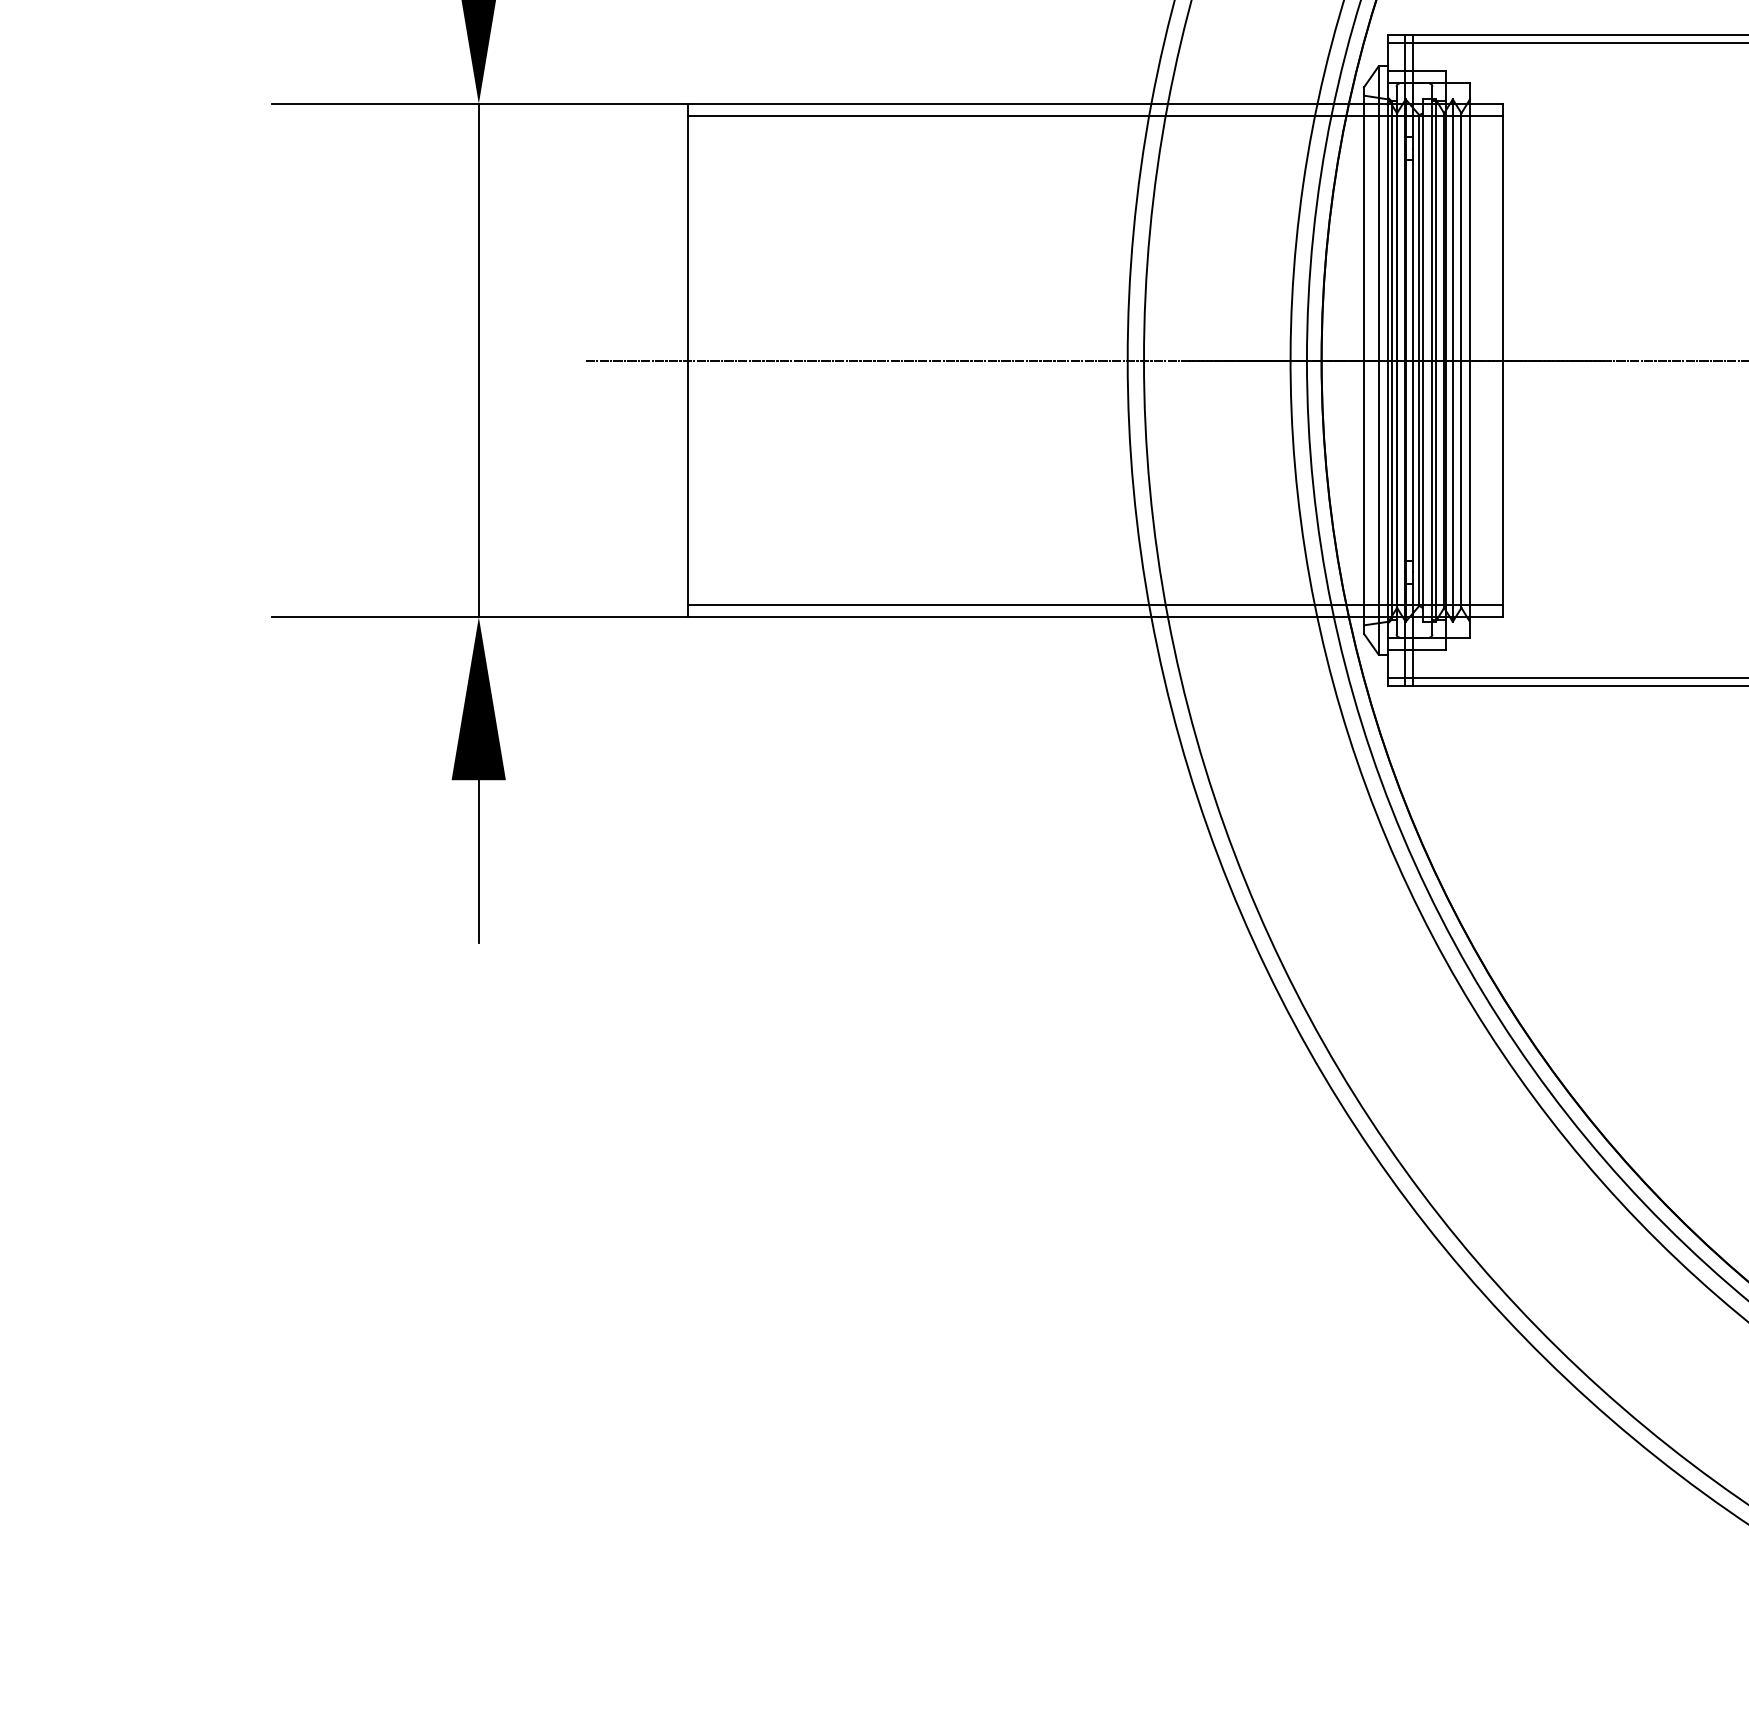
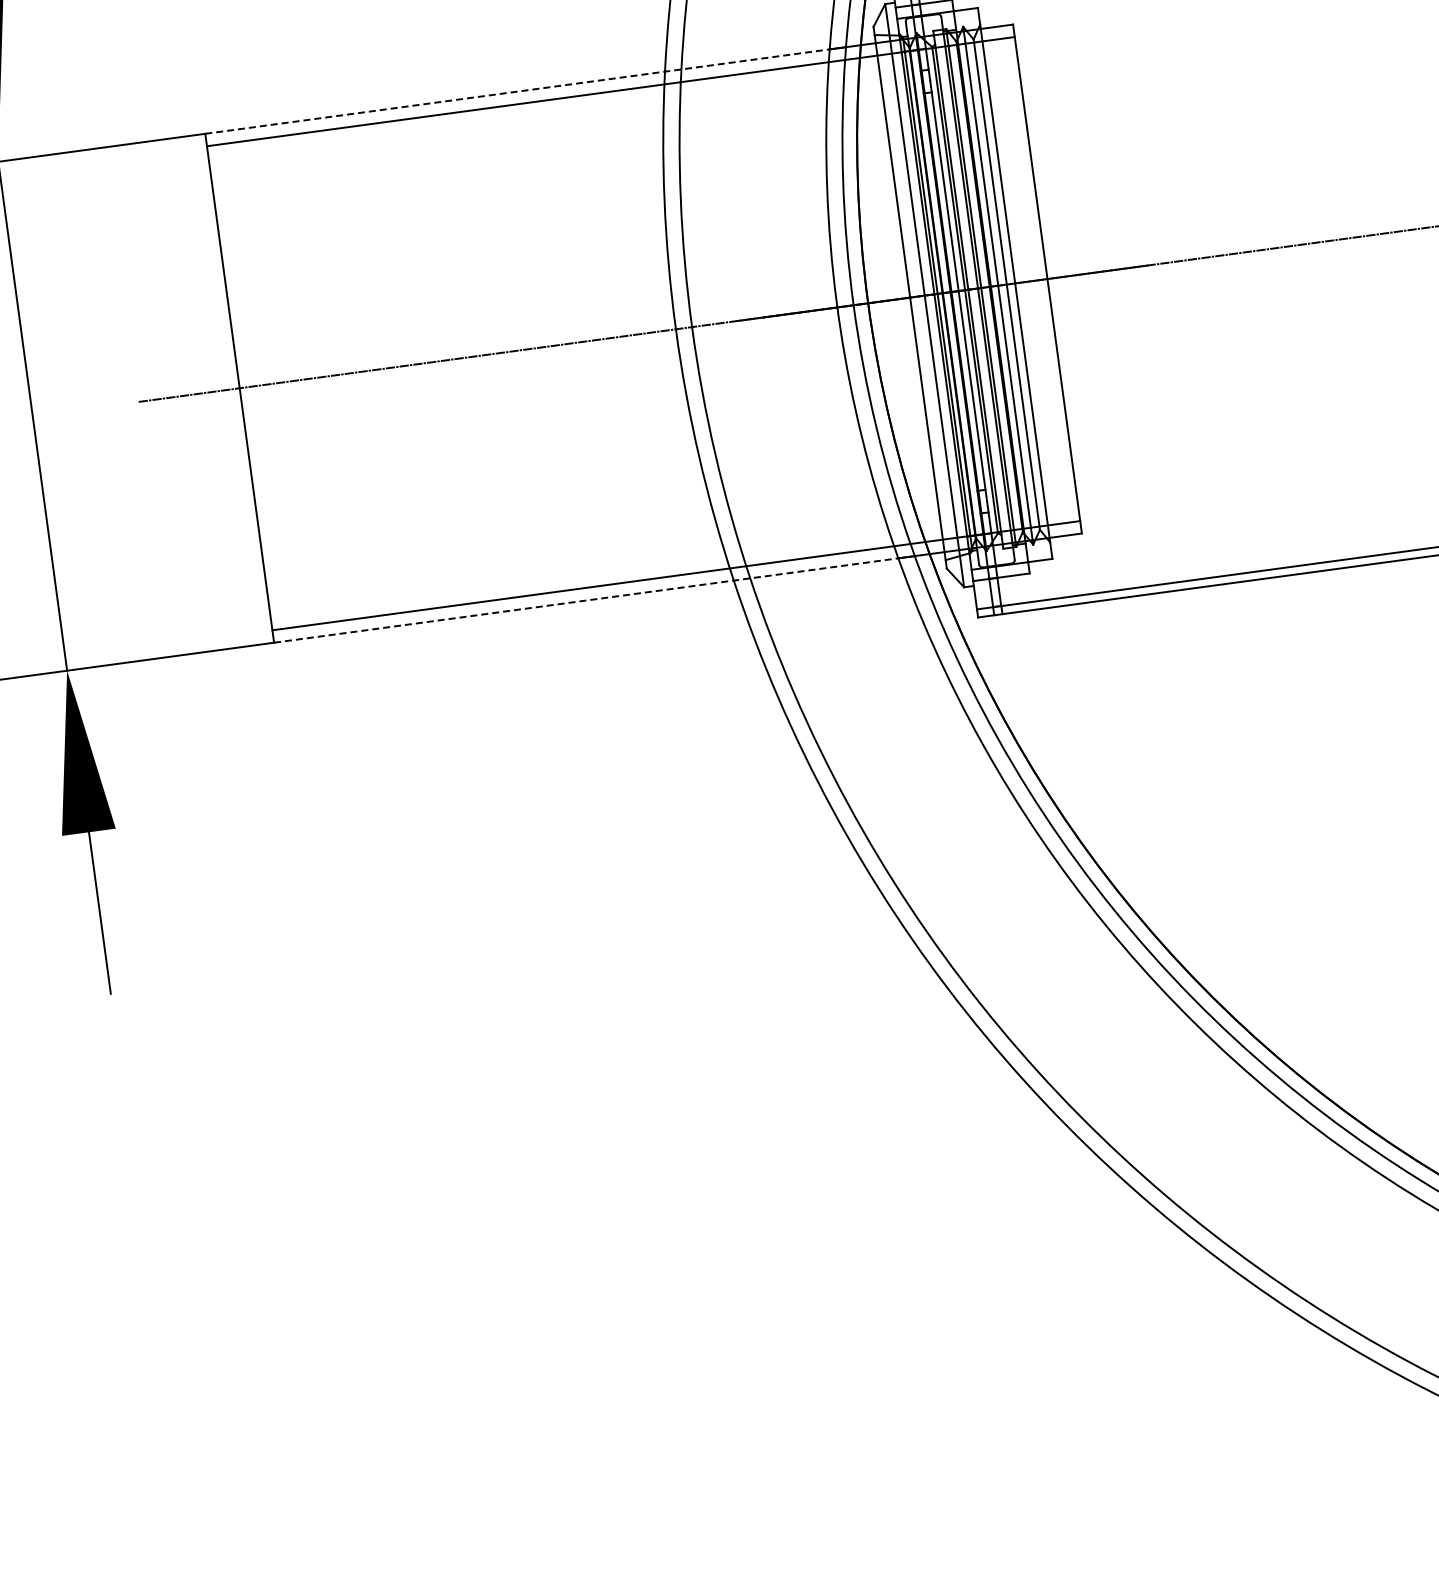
line: (1002, 103) -> (517, 91), solid -> dashed
line: (1002, 617) -> (586, 600), solid -> dashed

